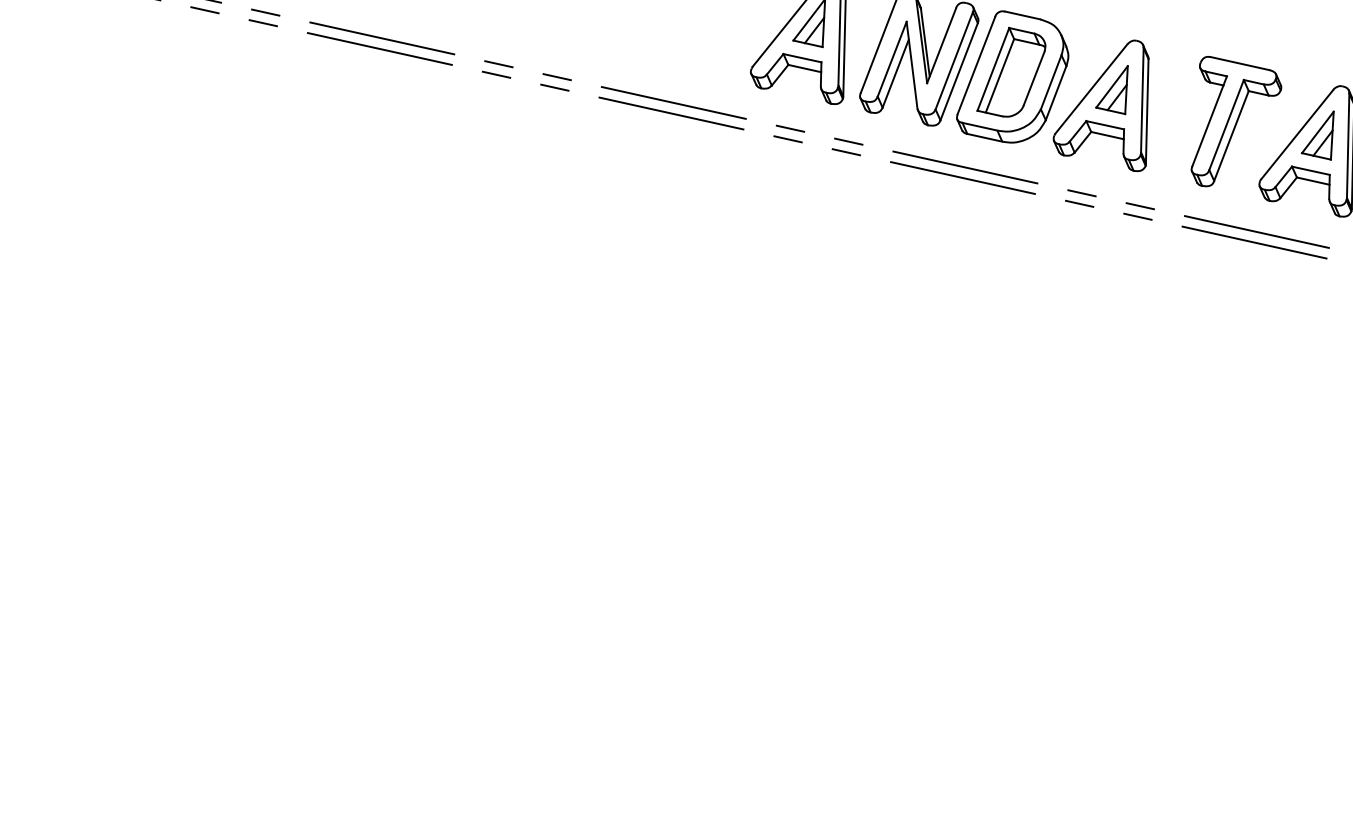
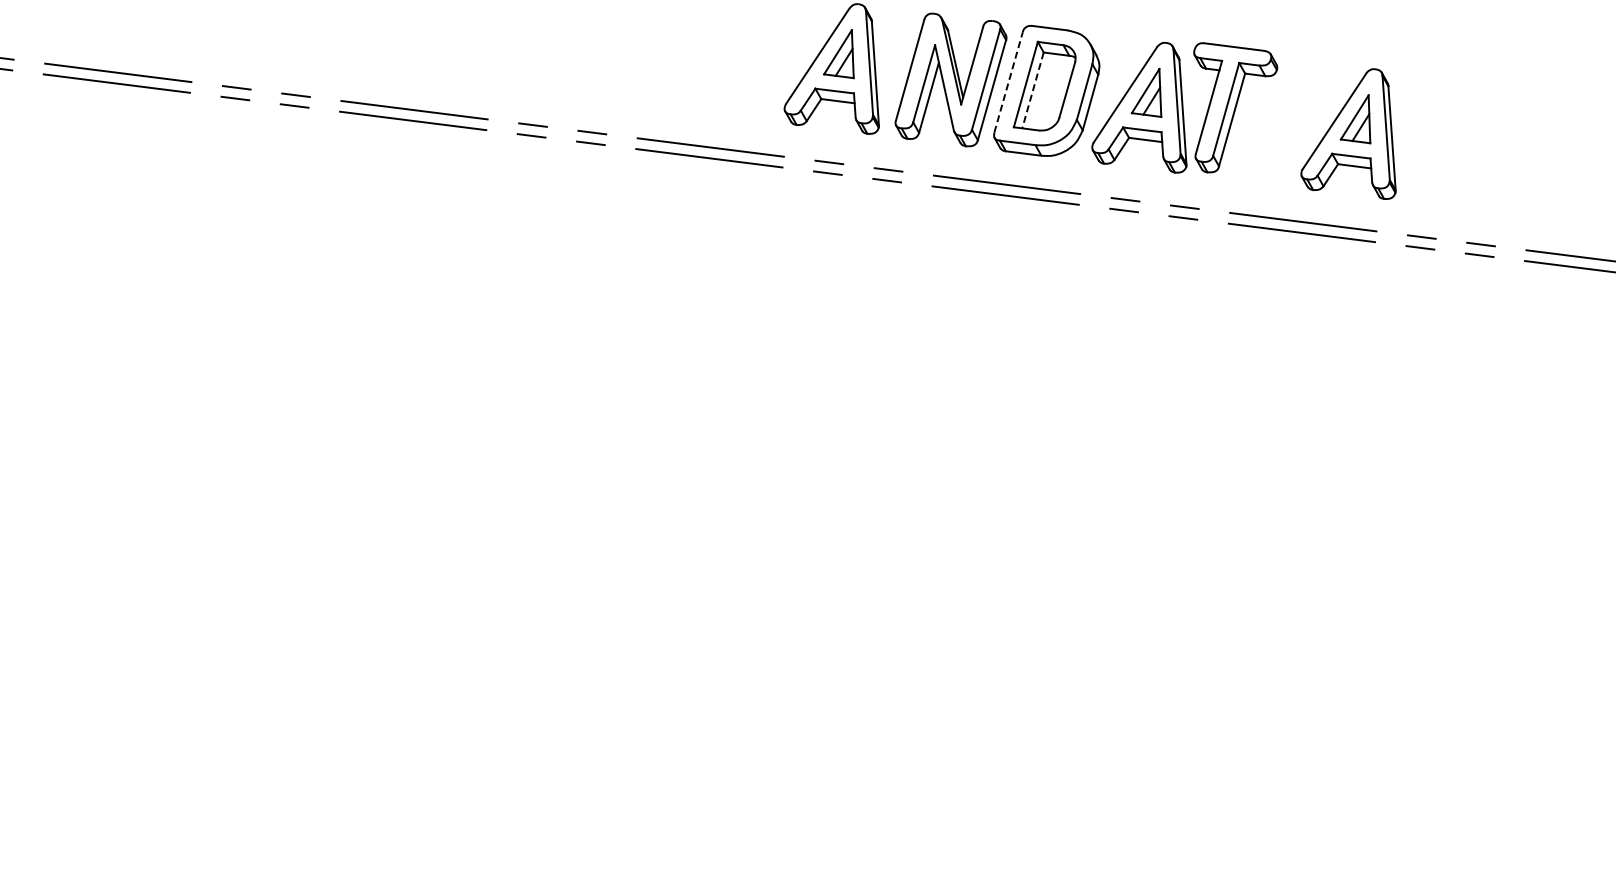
line: (976, 65) -> (1008, 82), solid -> dashed
line: (999, 75) -> (1032, 90), solid -> dashed
part: (1236, 123) -> (1235, 107), moved

